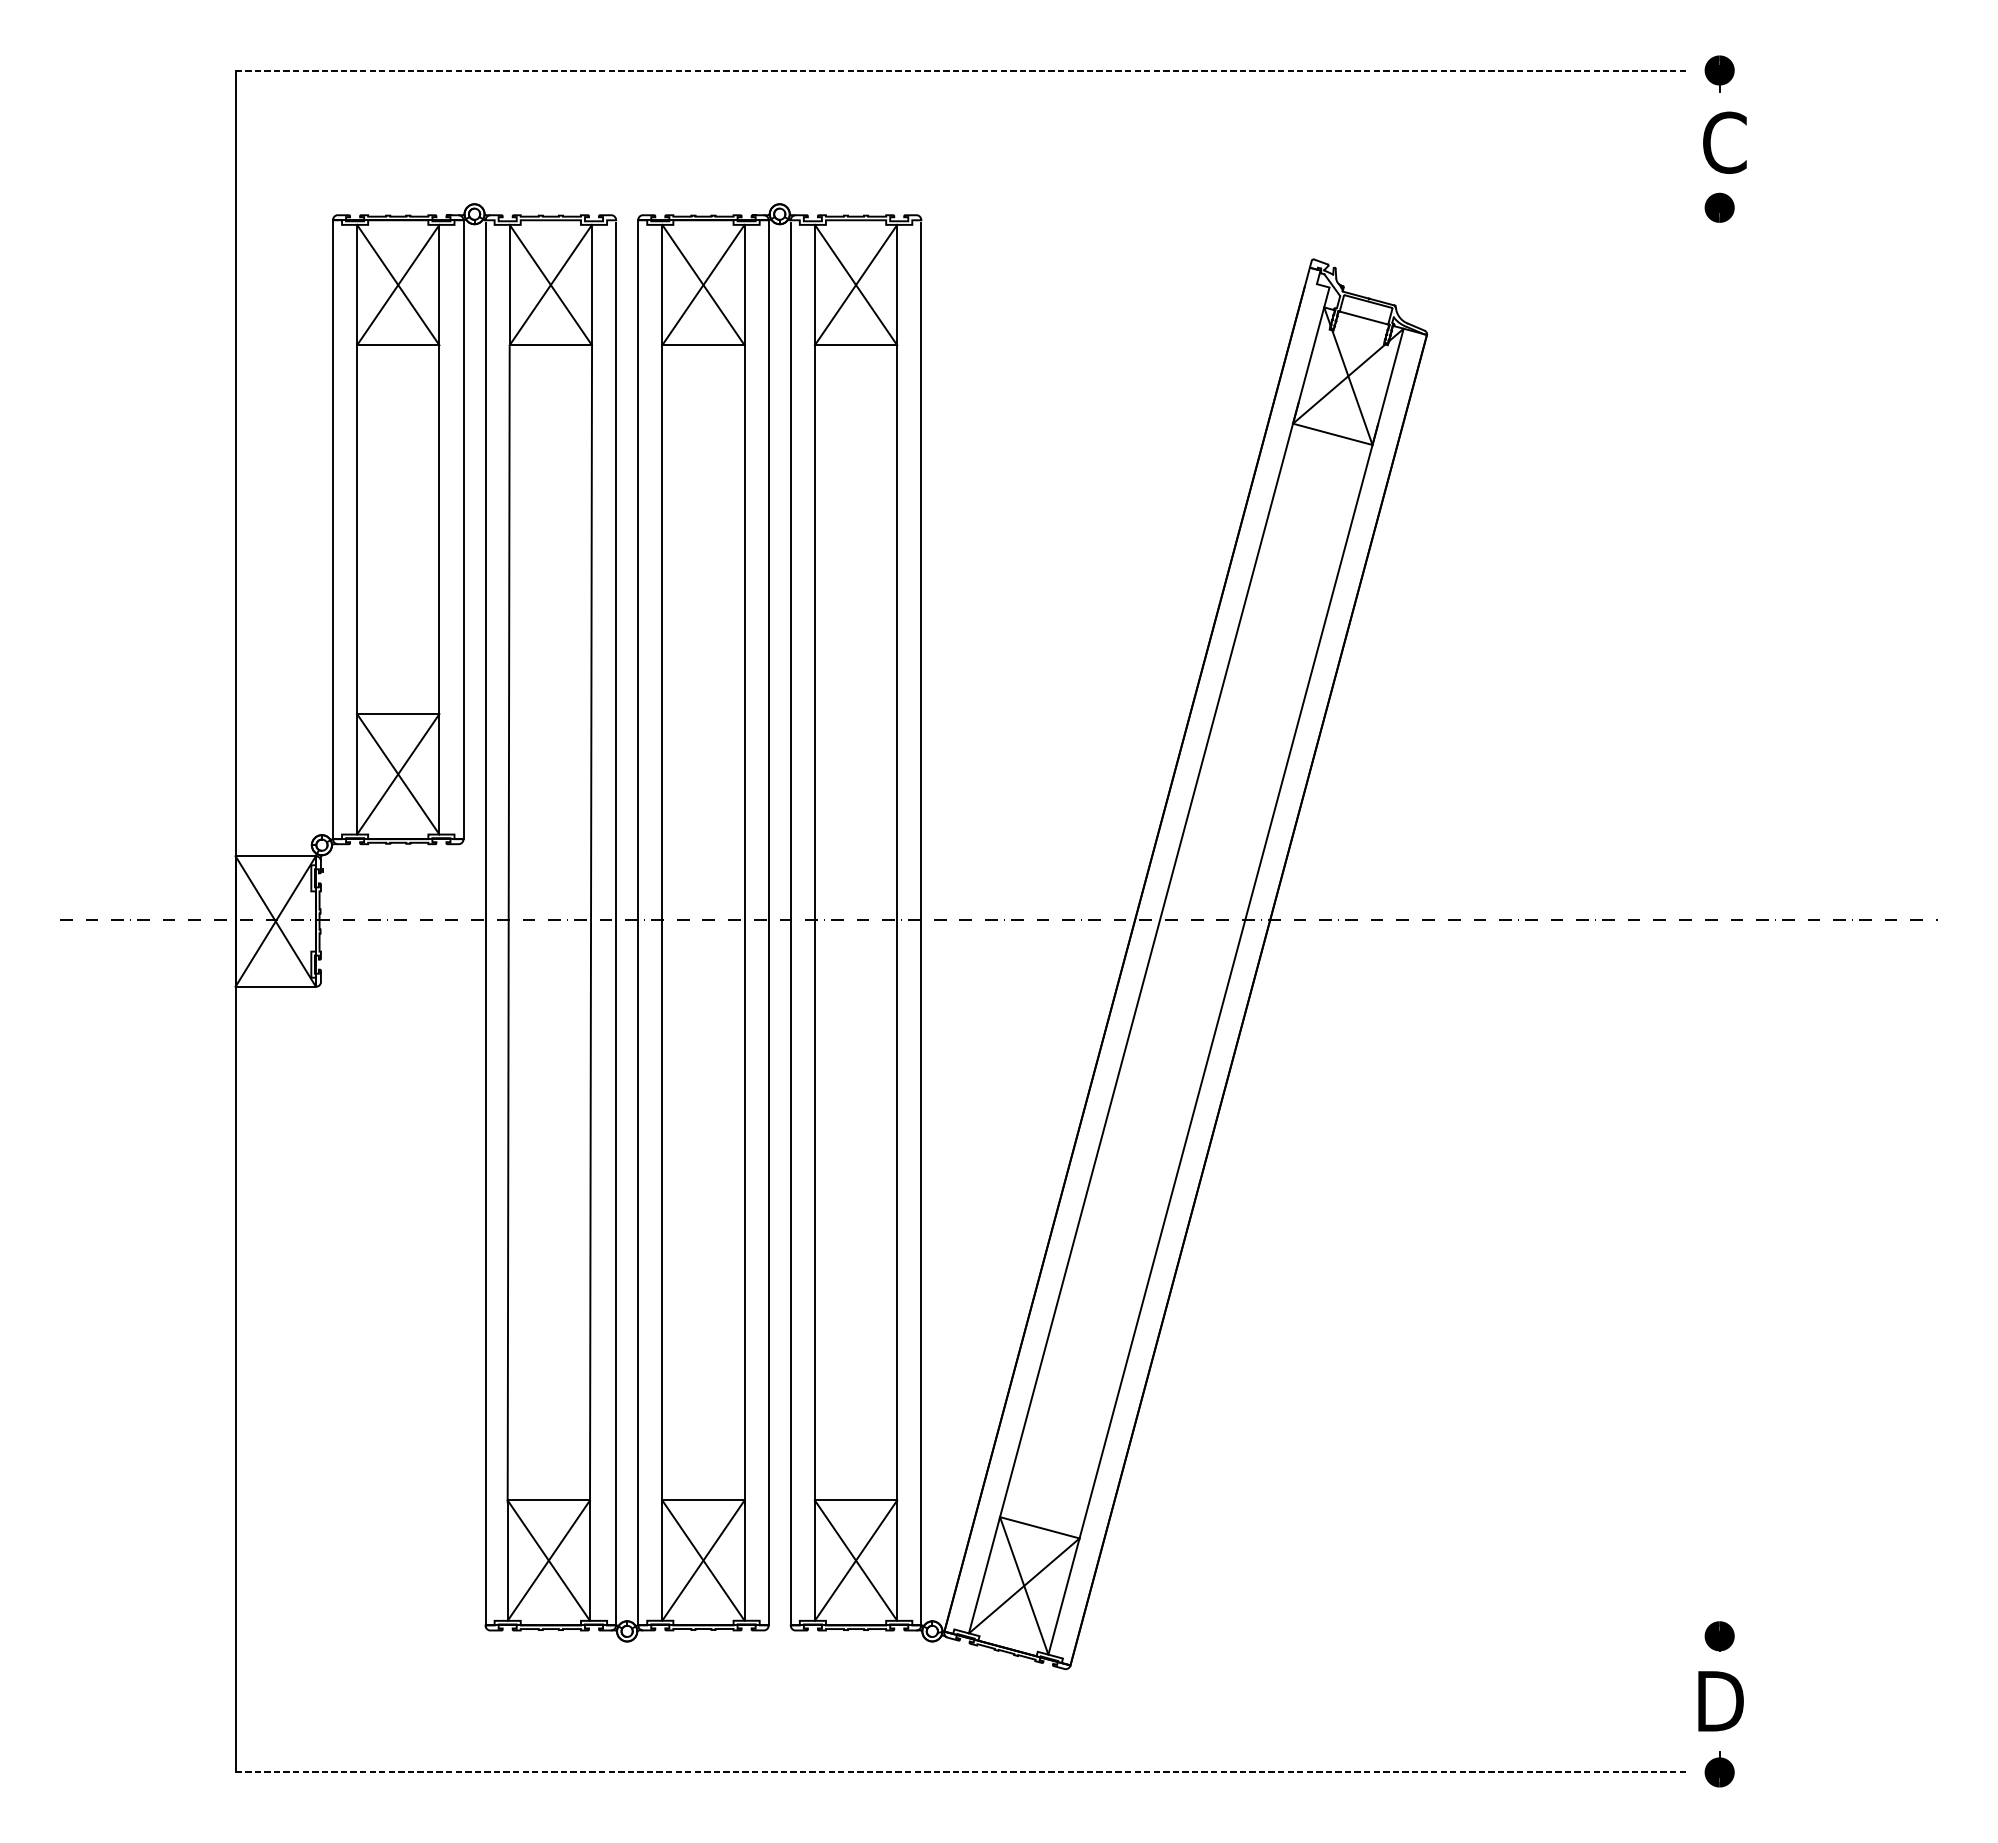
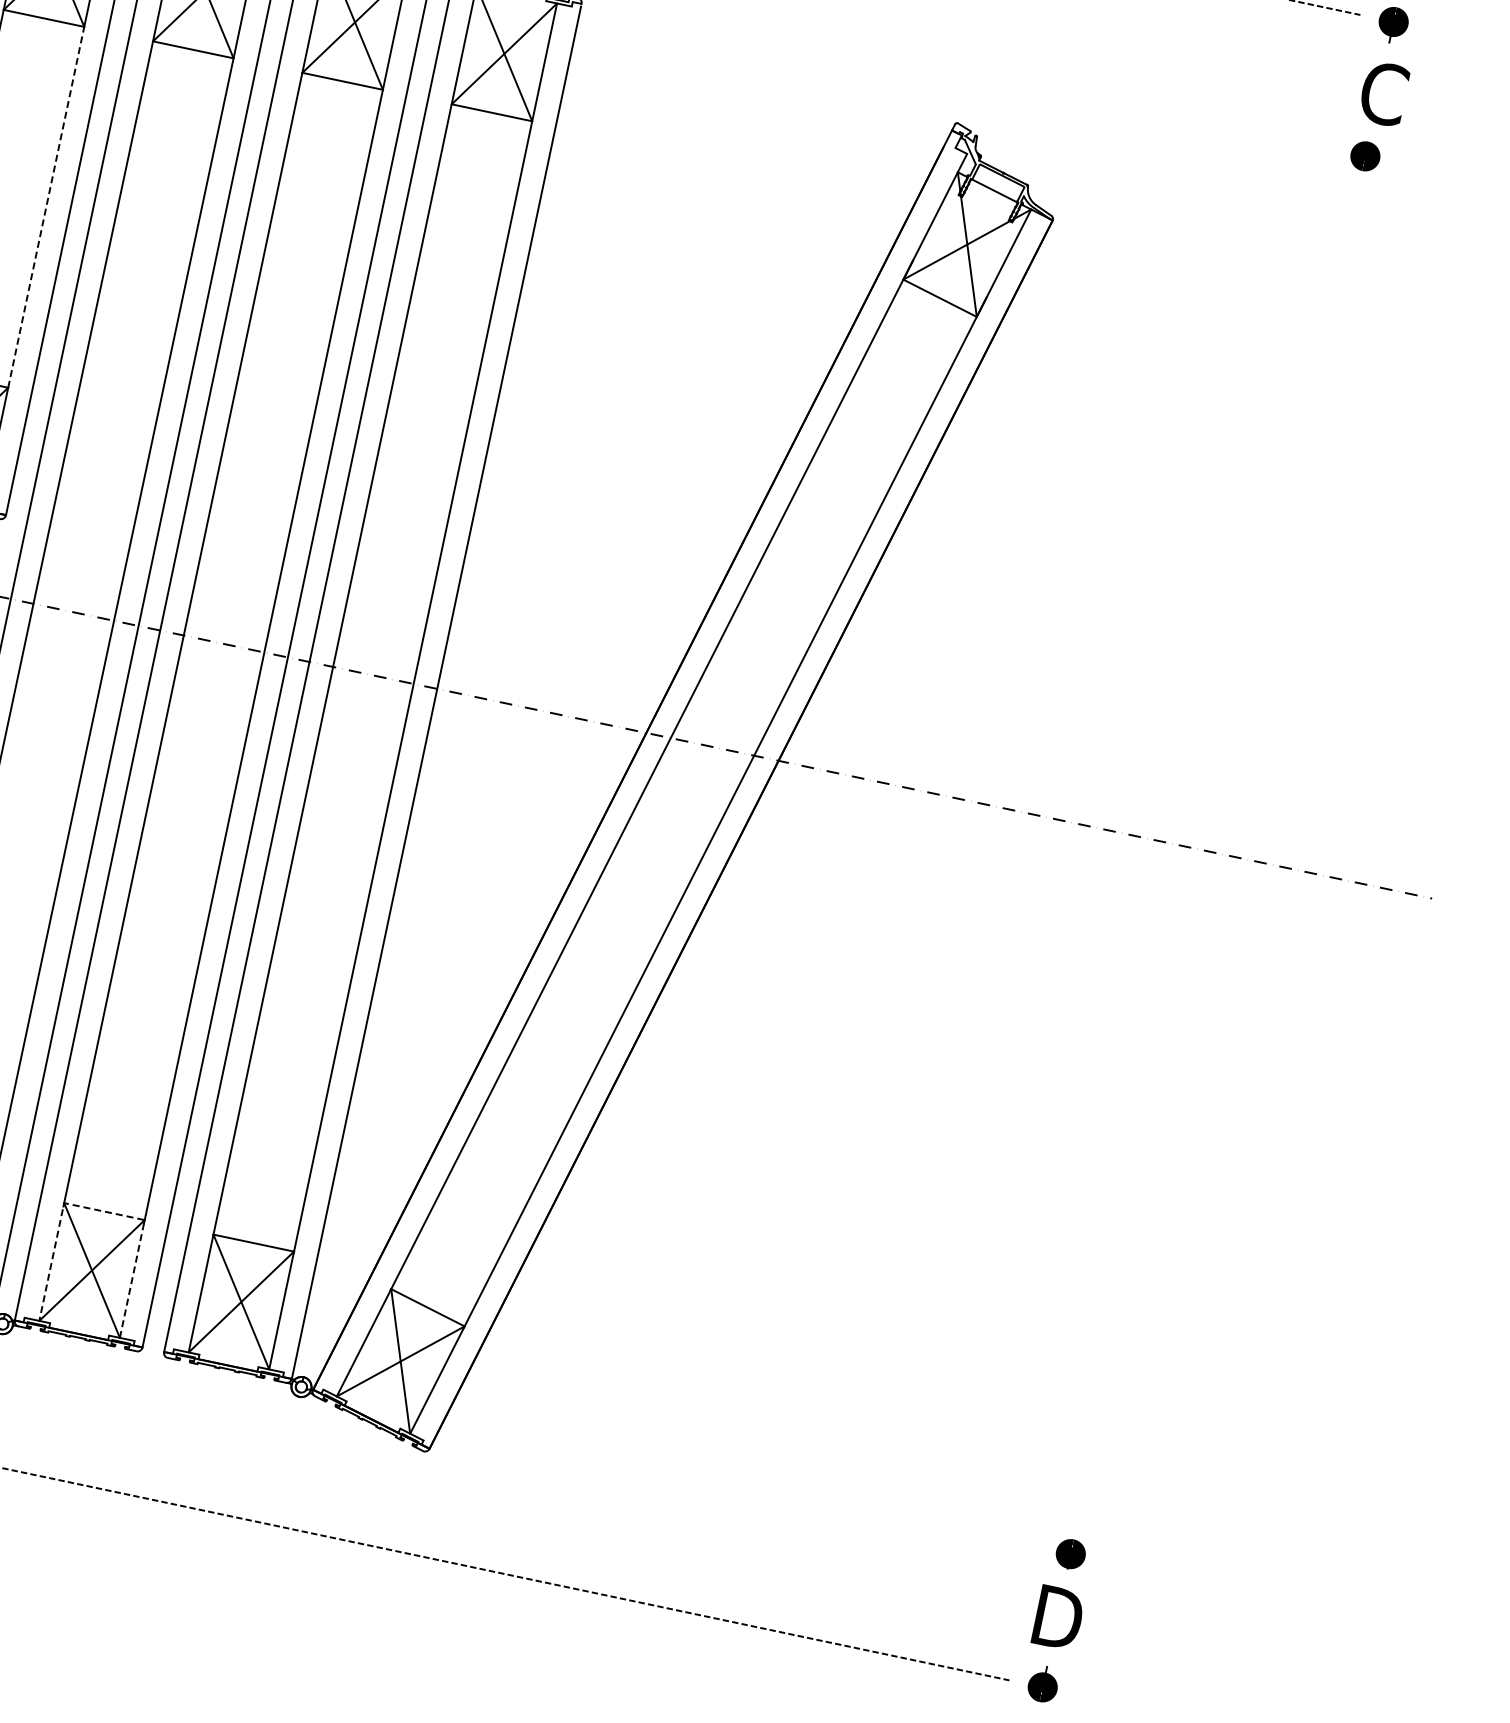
line: (439, 529) -> (46, 207), solid -> dashed
line: (702, 1500) -> (103, 1211), solid -> dashed

